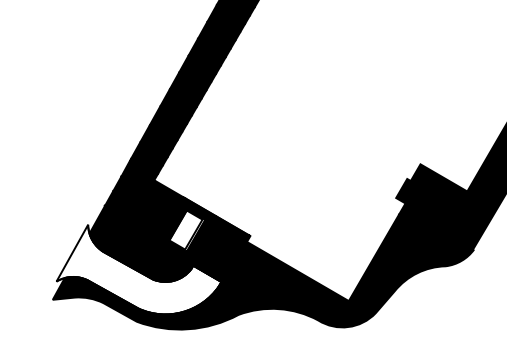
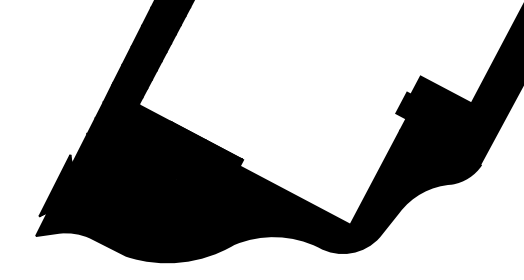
fill: (186, 230) -> (175, 156), added
fill: (138, 269) -> (125, 200), added

